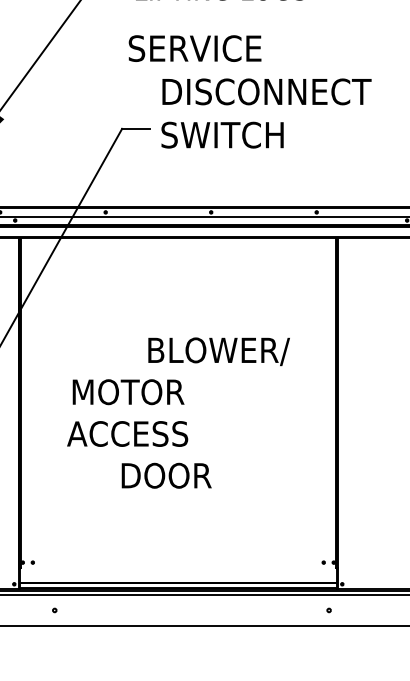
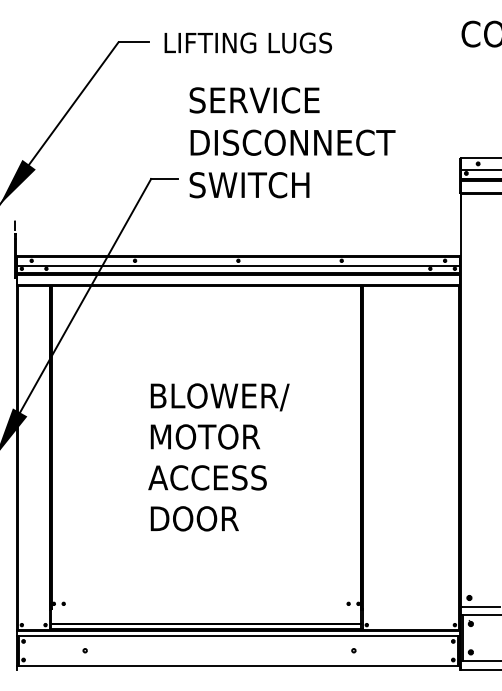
text: (194, 48) -> (254, 100), moved
text: (218, 351) -> (219, 397), moved
text: (128, 391) -> (205, 436), moved
text: (127, 433) -> (207, 477), moved

